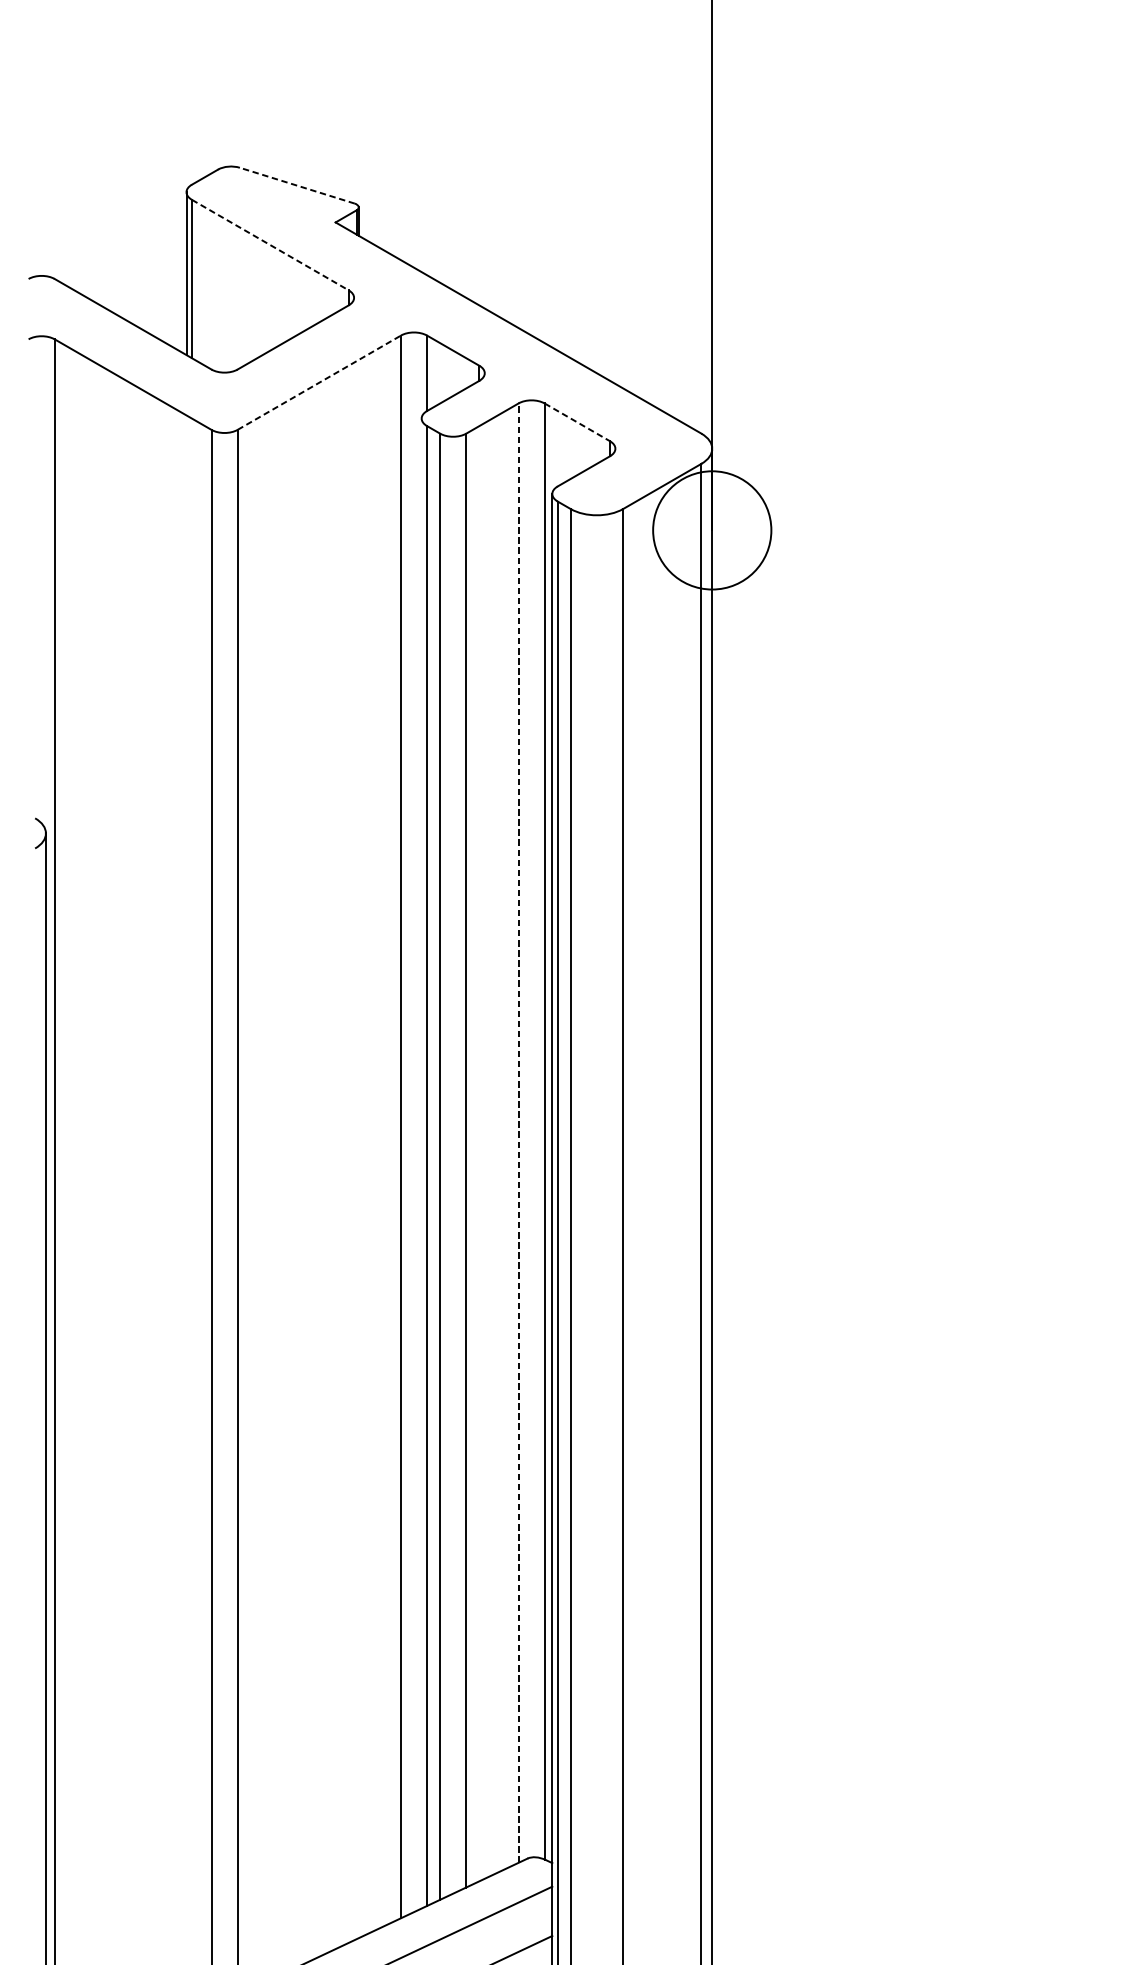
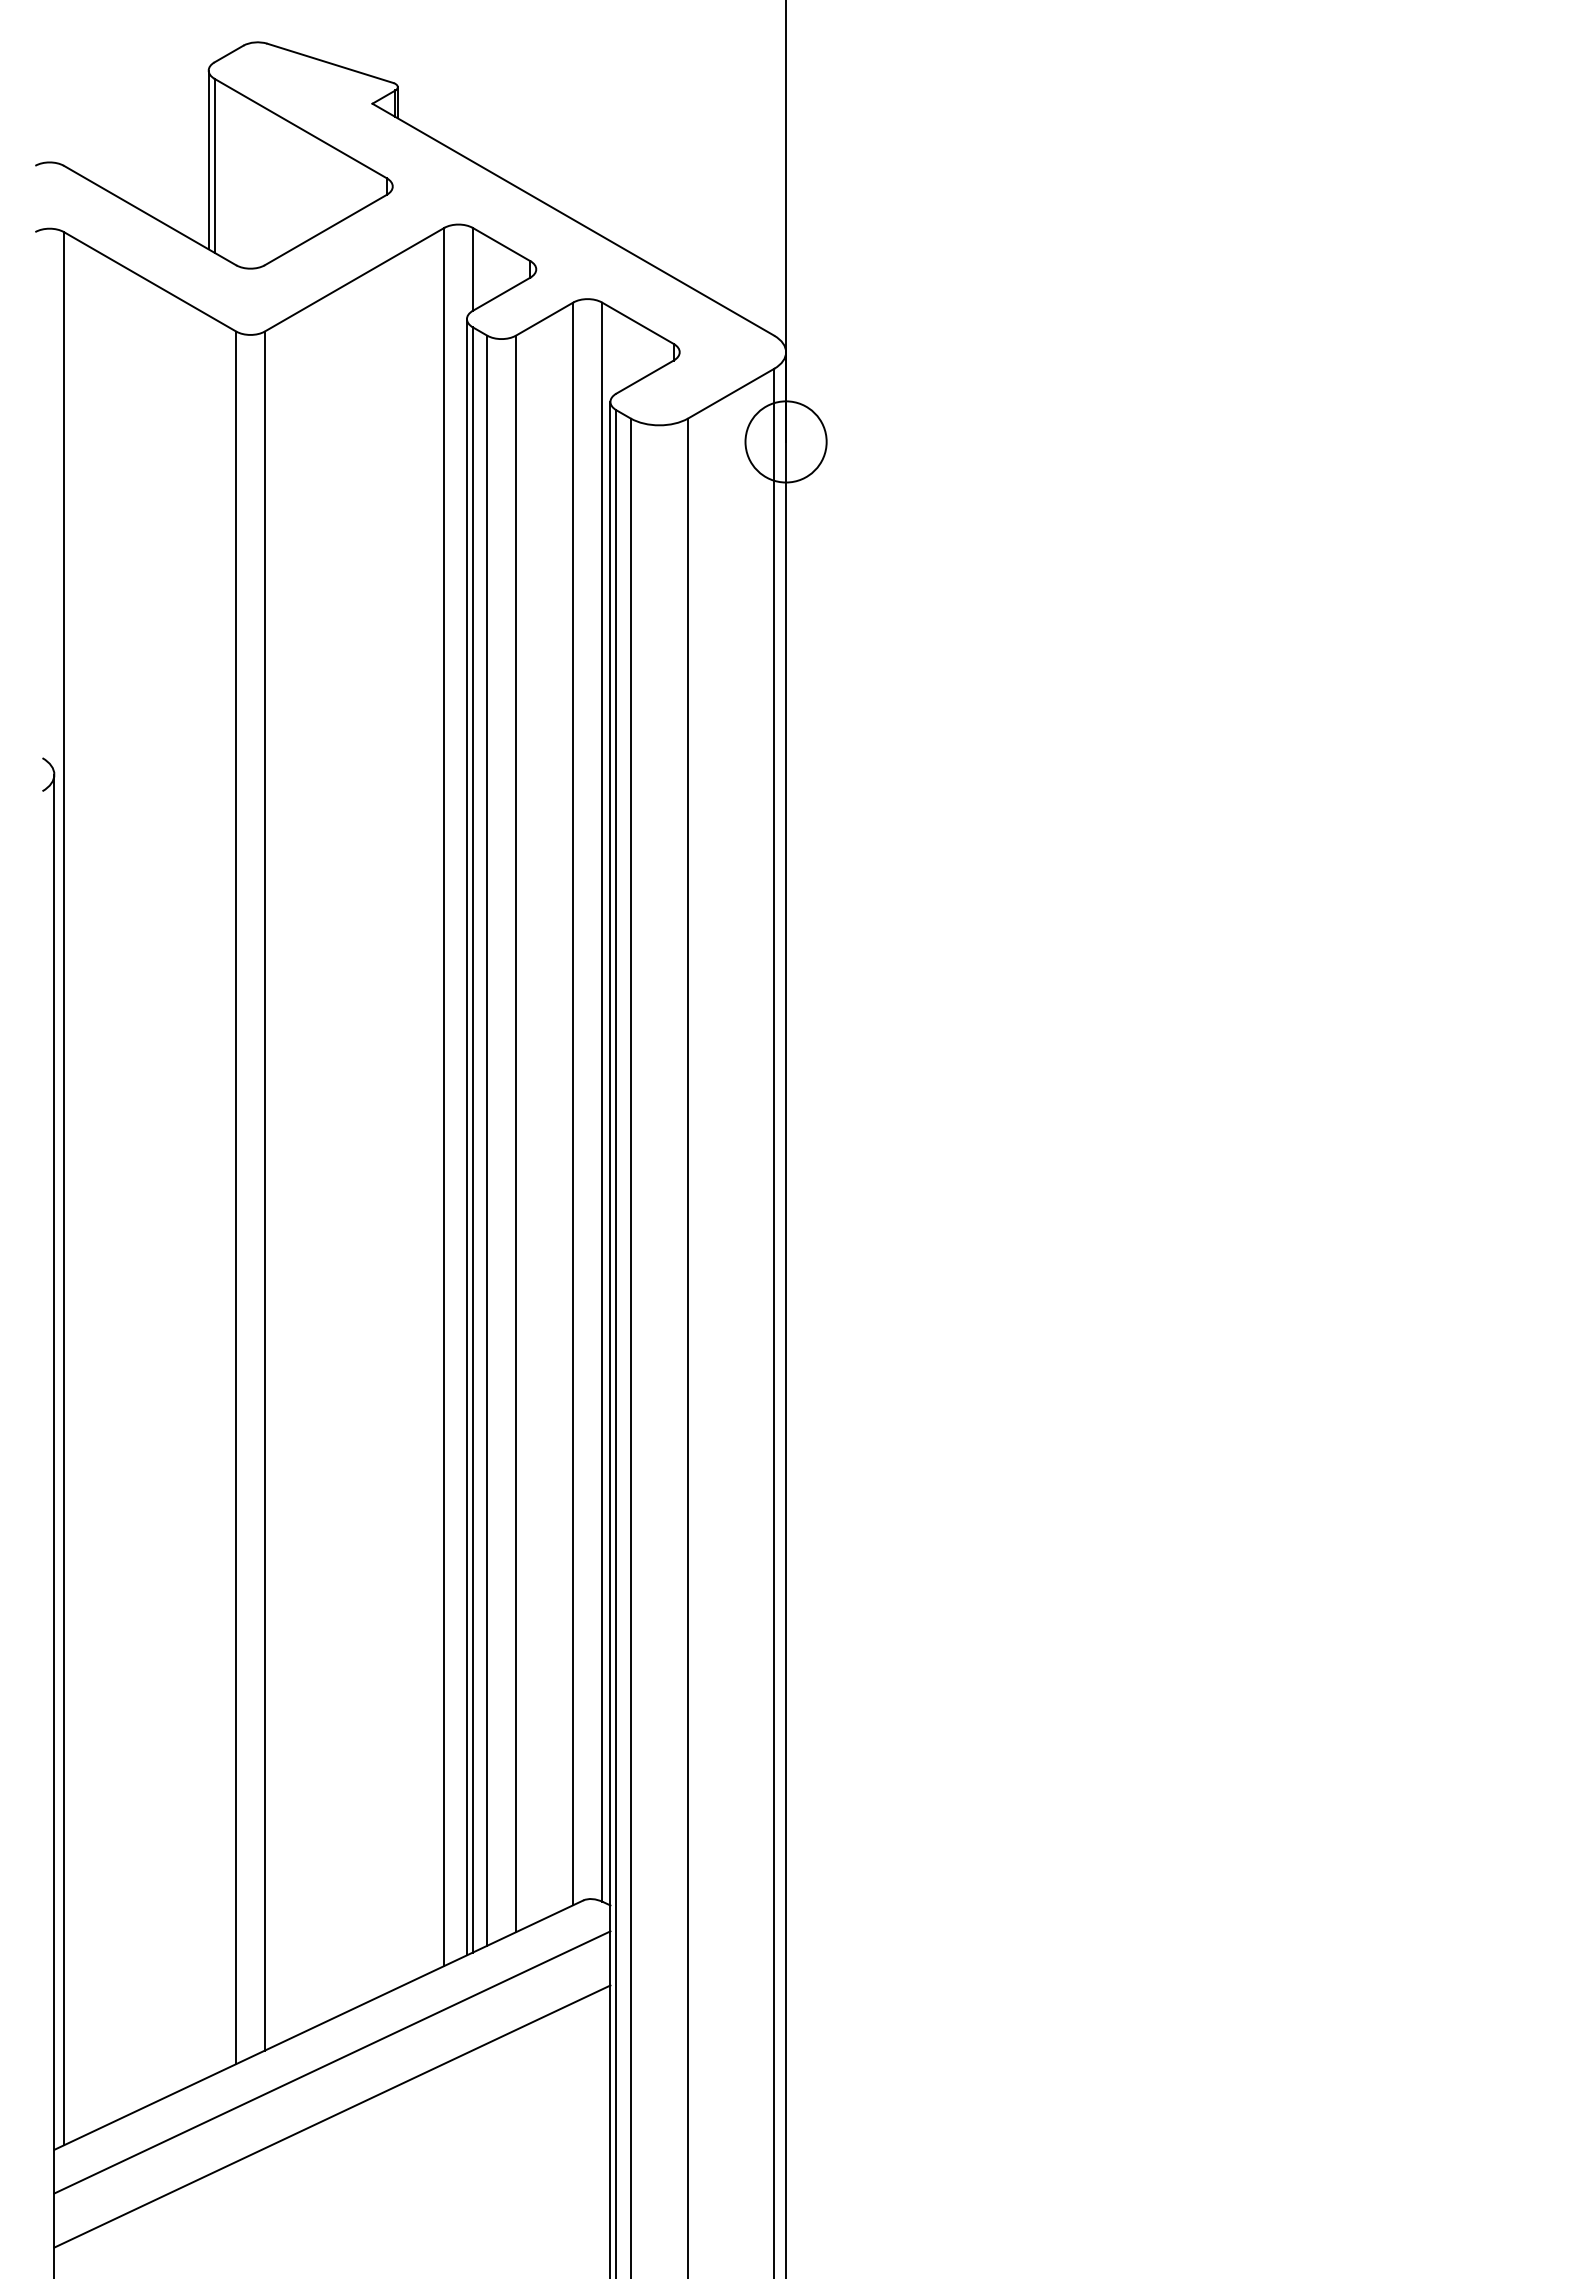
line: (296, 185) -> (329, 63), dashed -> solid
line: (270, 244) -> (301, 128), dashed -> solid
line: (319, 382) -> (354, 279), dashed -> solid
line: (577, 422) -> (638, 323), dashed -> solid
circle: (711, 530) -> (785, 441), size x0.62
line: (518, 1132) -> (573, 1103), dashed -> solid
line: (421, 1163) -> (466, 1137), added

